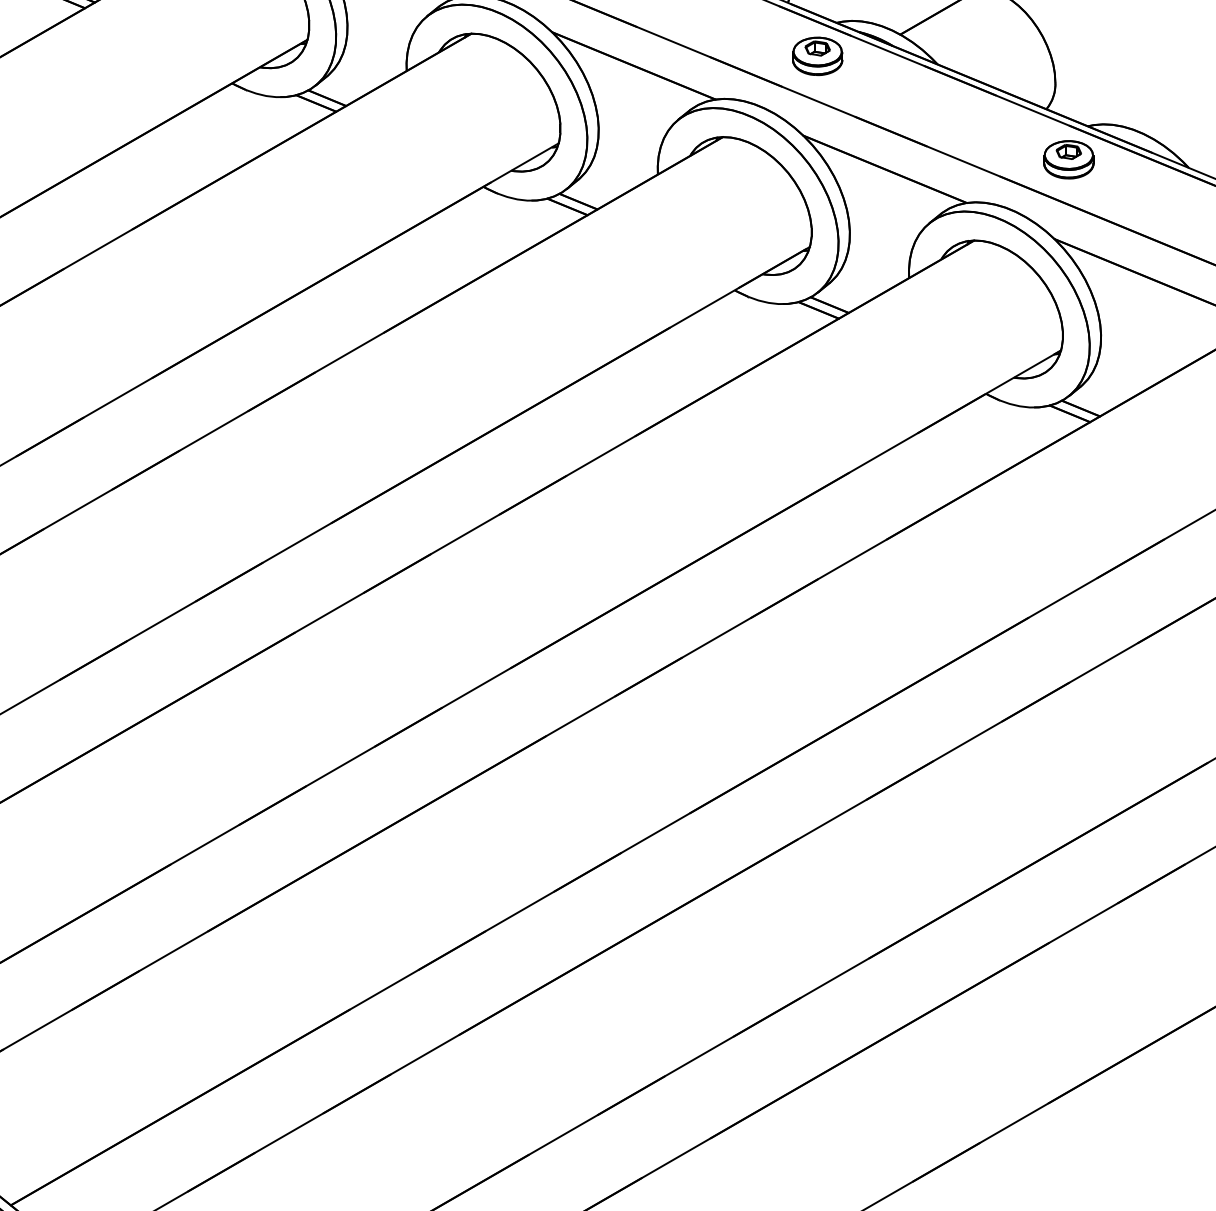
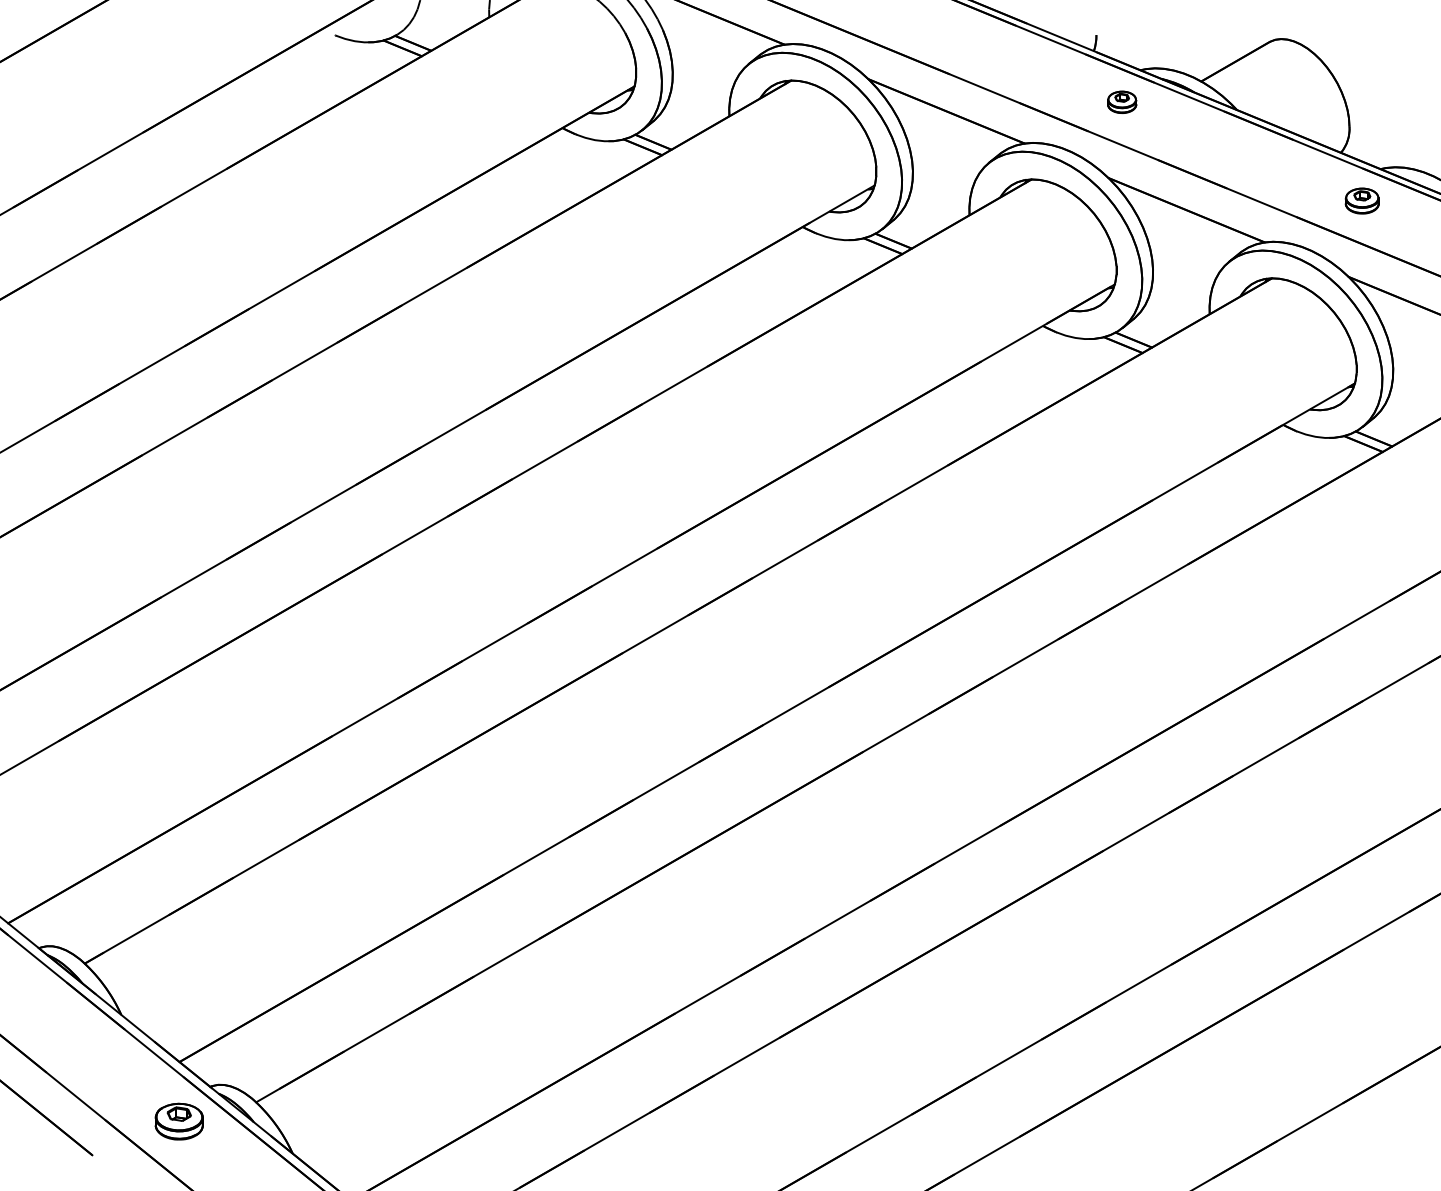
part: (816, 56) -> (1121, 102), size x0.6
part: (1067, 159) -> (1361, 200), size x0.7

